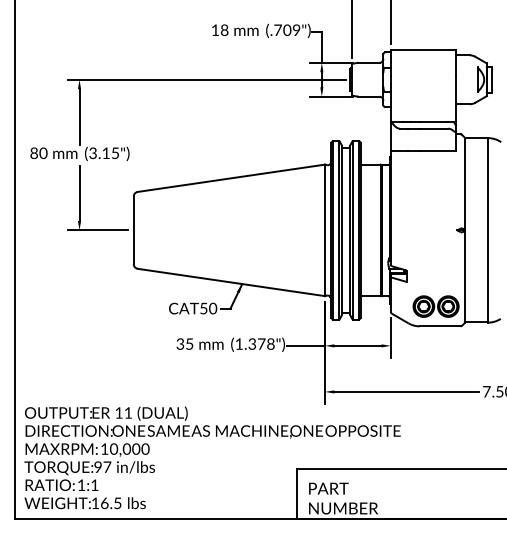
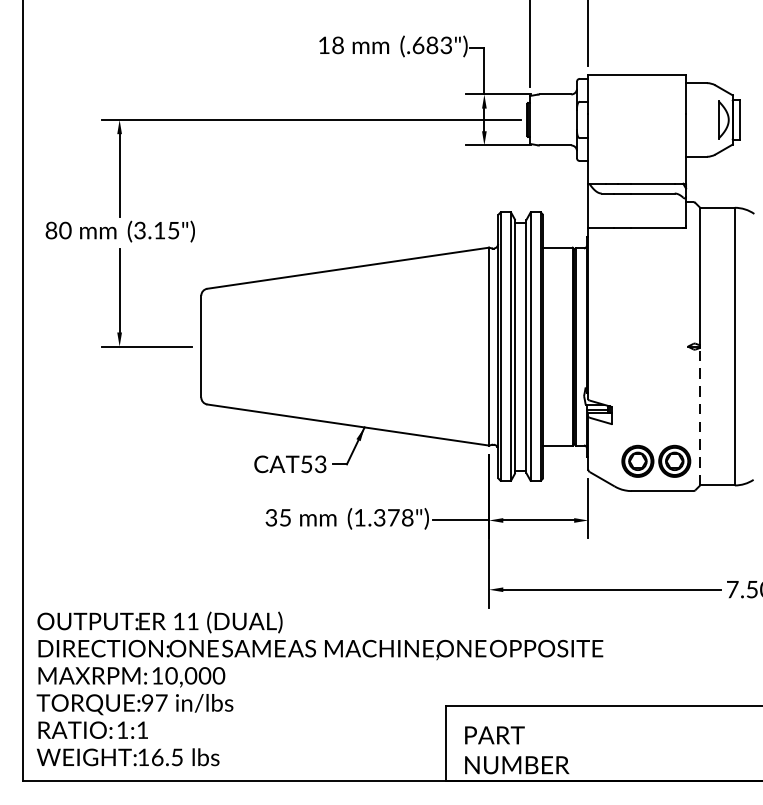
text: (287, 29) -> (432, 44), (.709") -> (.683")
line: (465, 276) -> (700, 416), solid -> dashed
text: (213, 308) -> (321, 464), CAT50 -> CAT53

